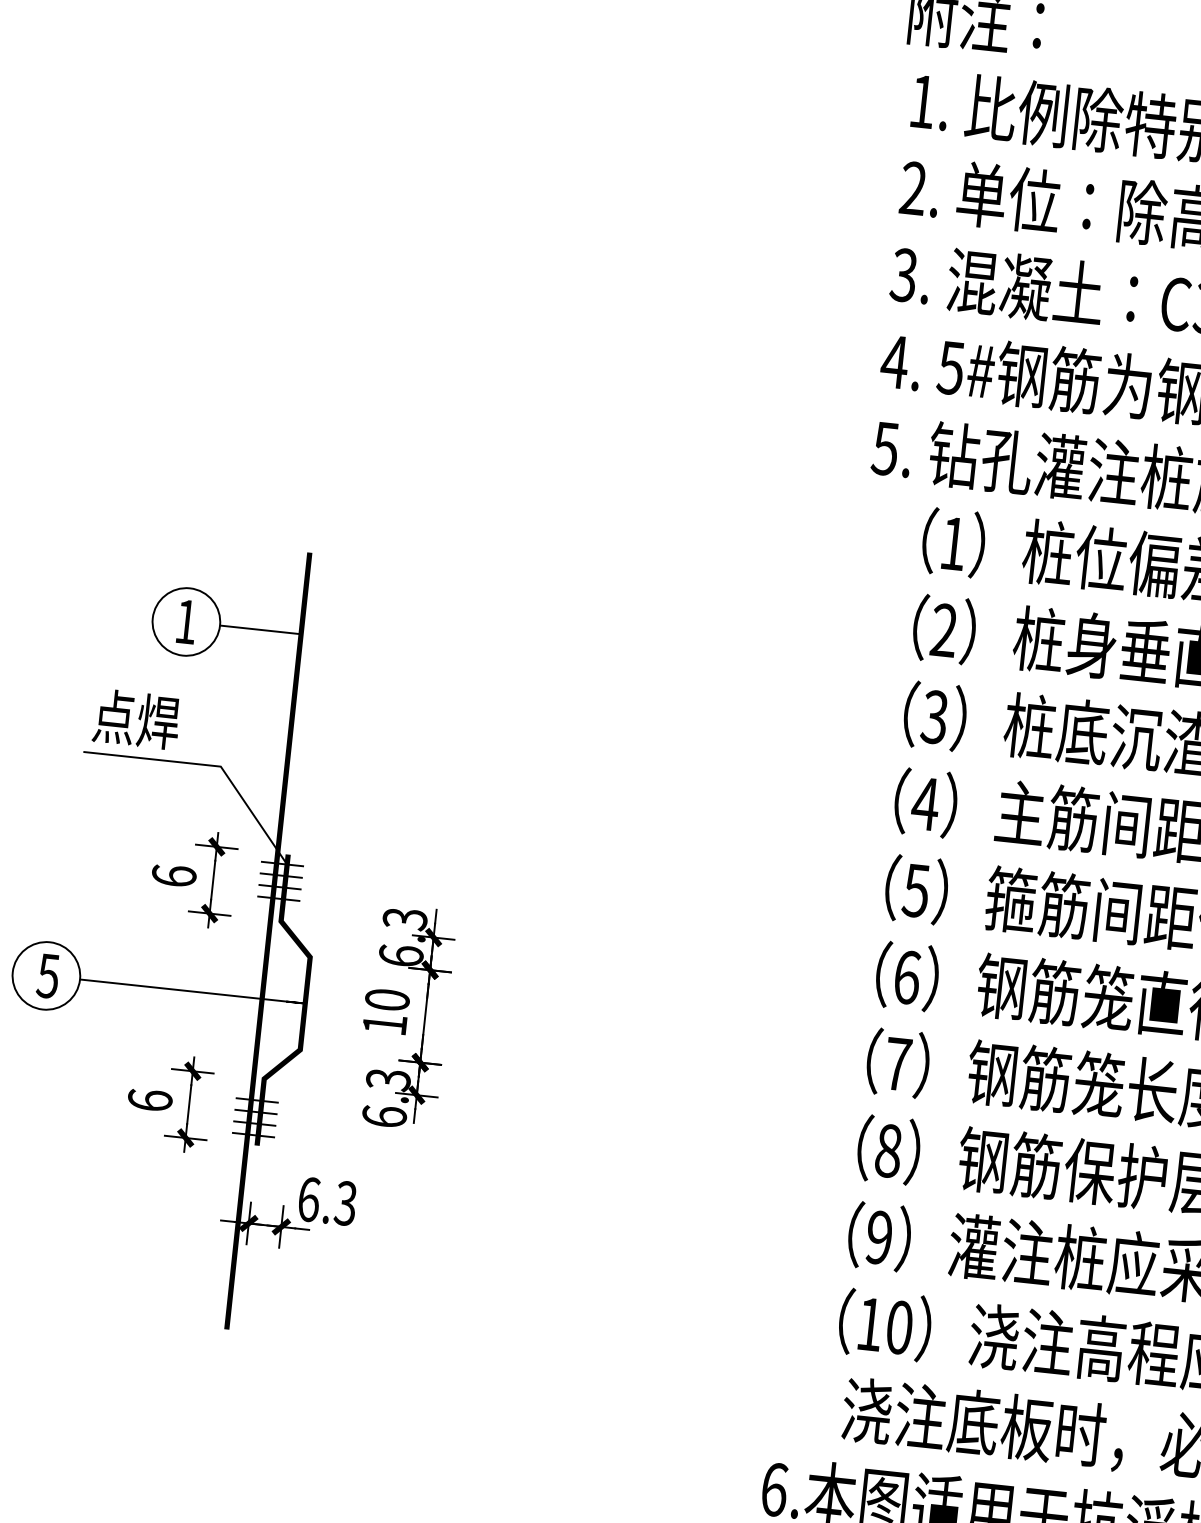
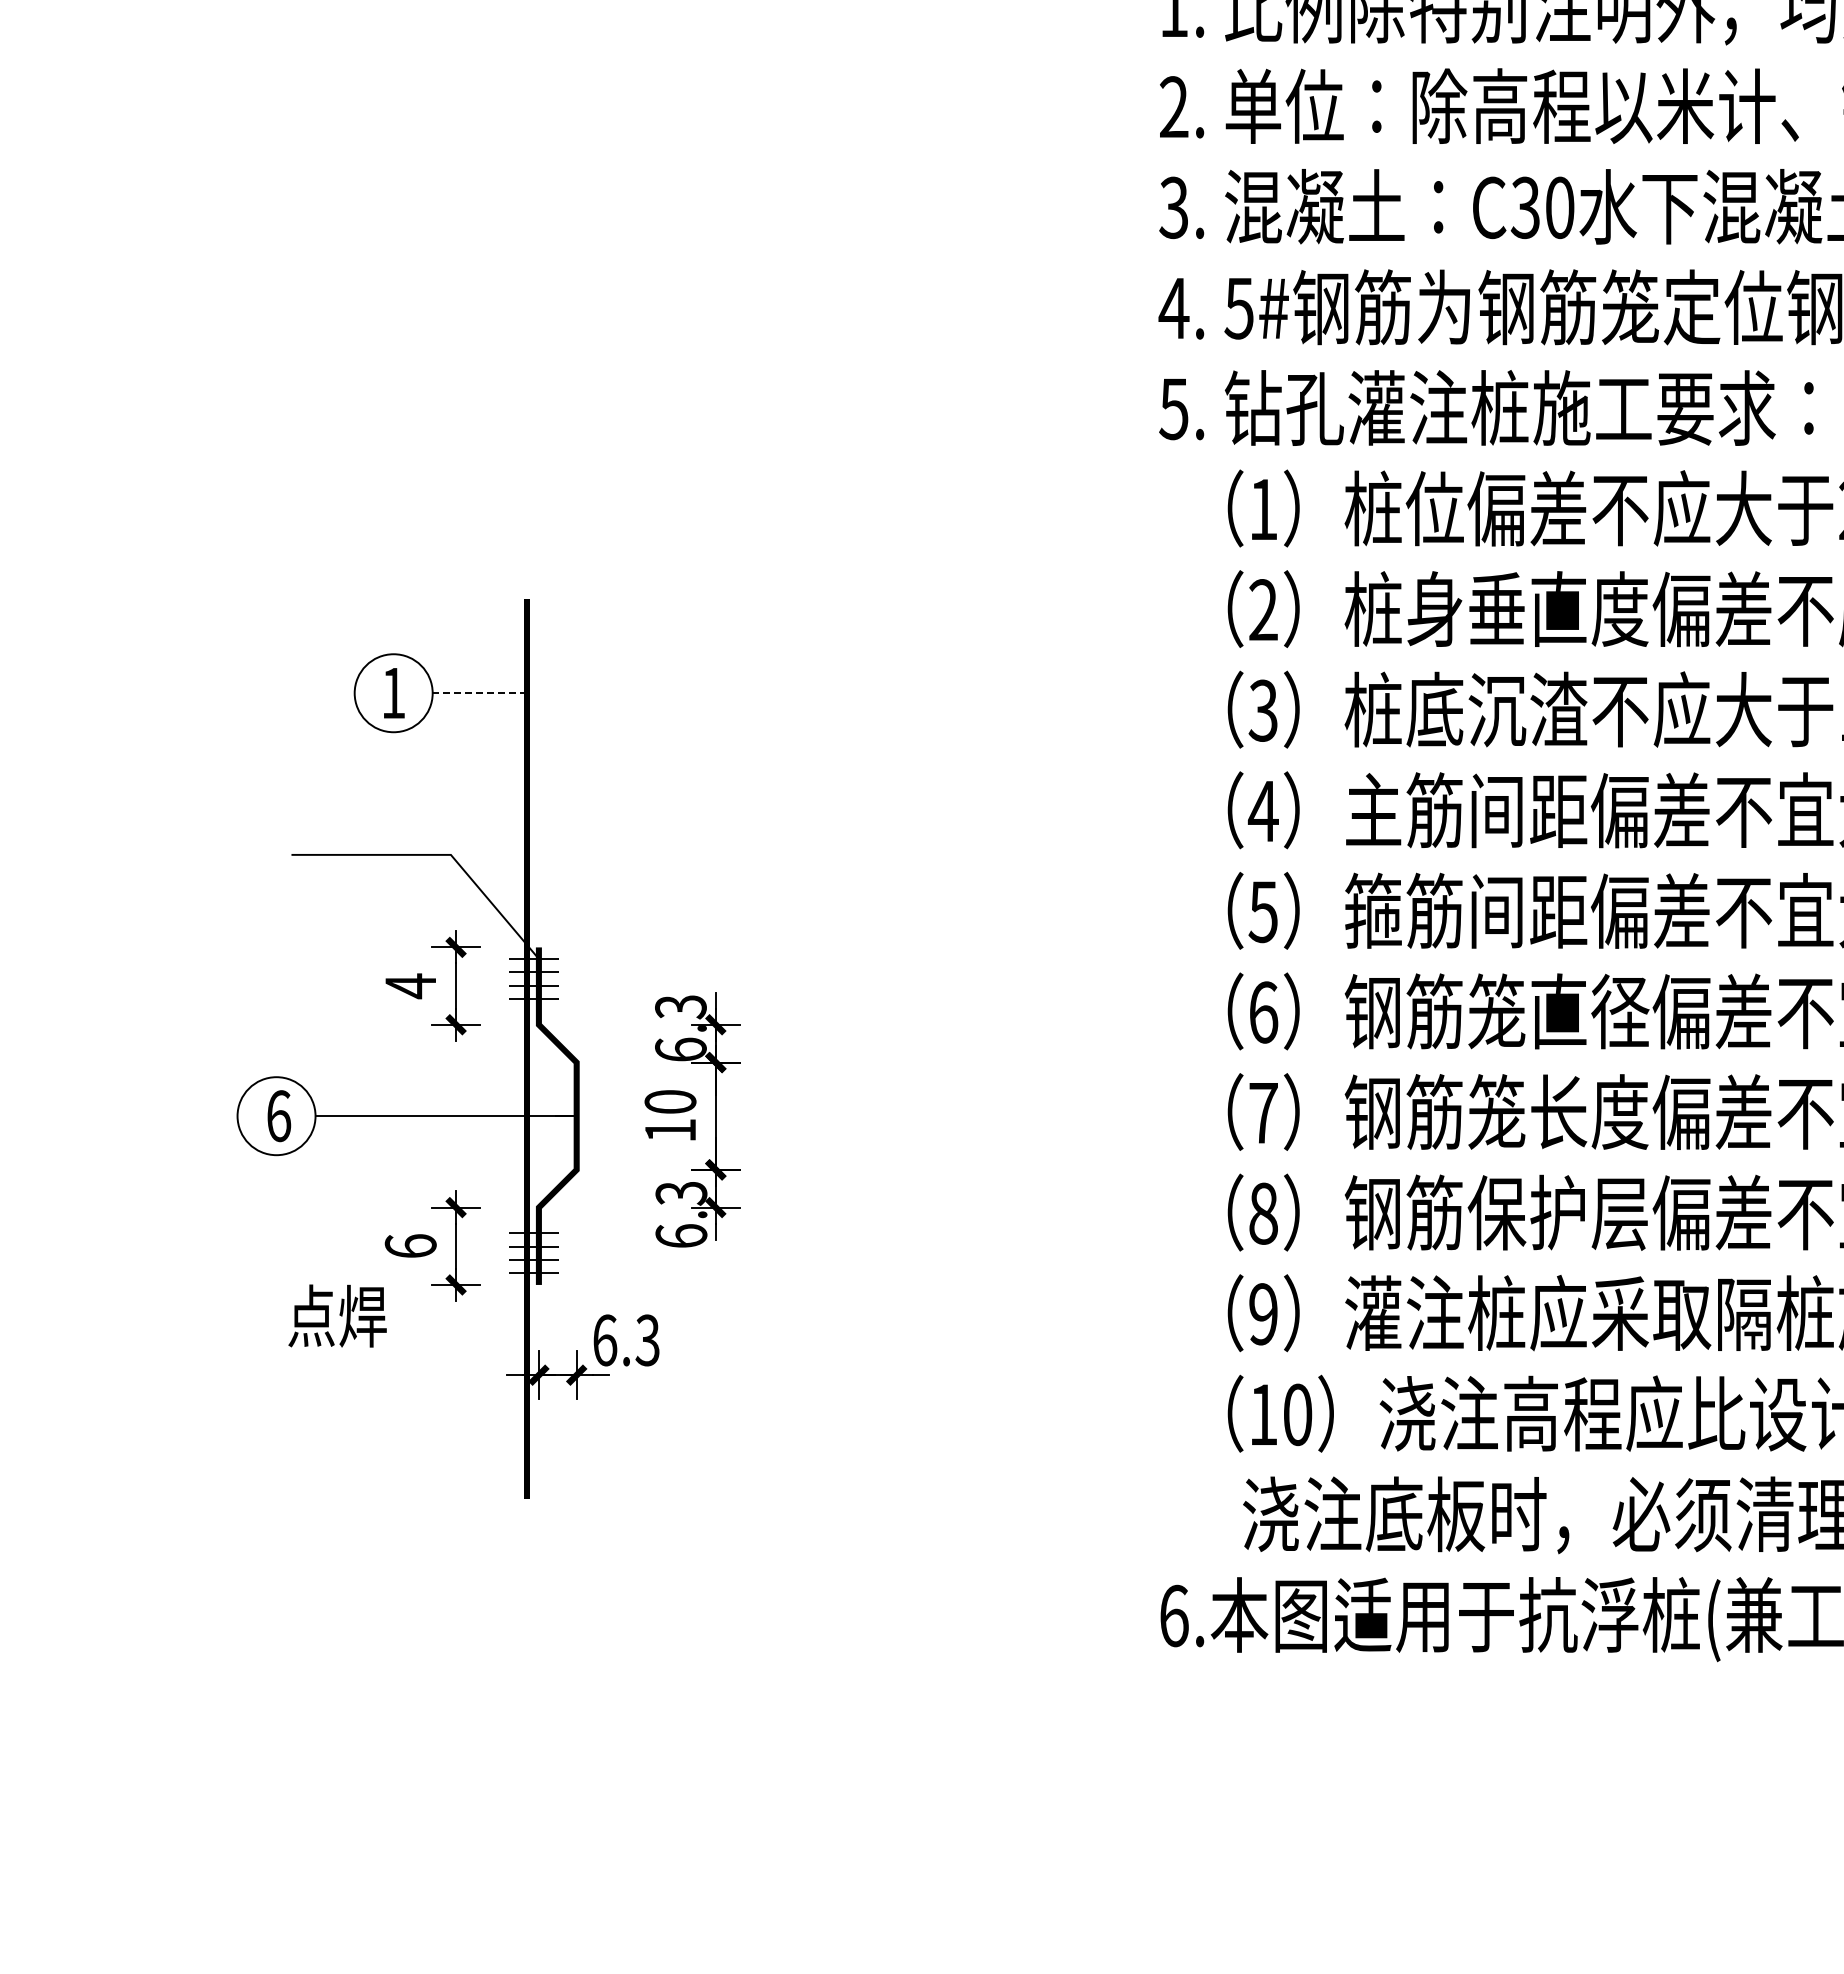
line: (260, 630) -> (479, 693), solid -> dashed
text: (136, 718) -> (337, 1315), moved
text: (173, 876) -> (410, 986), 6 -> 4
text: (48, 976) -> (278, 1116), 5 -> 6

